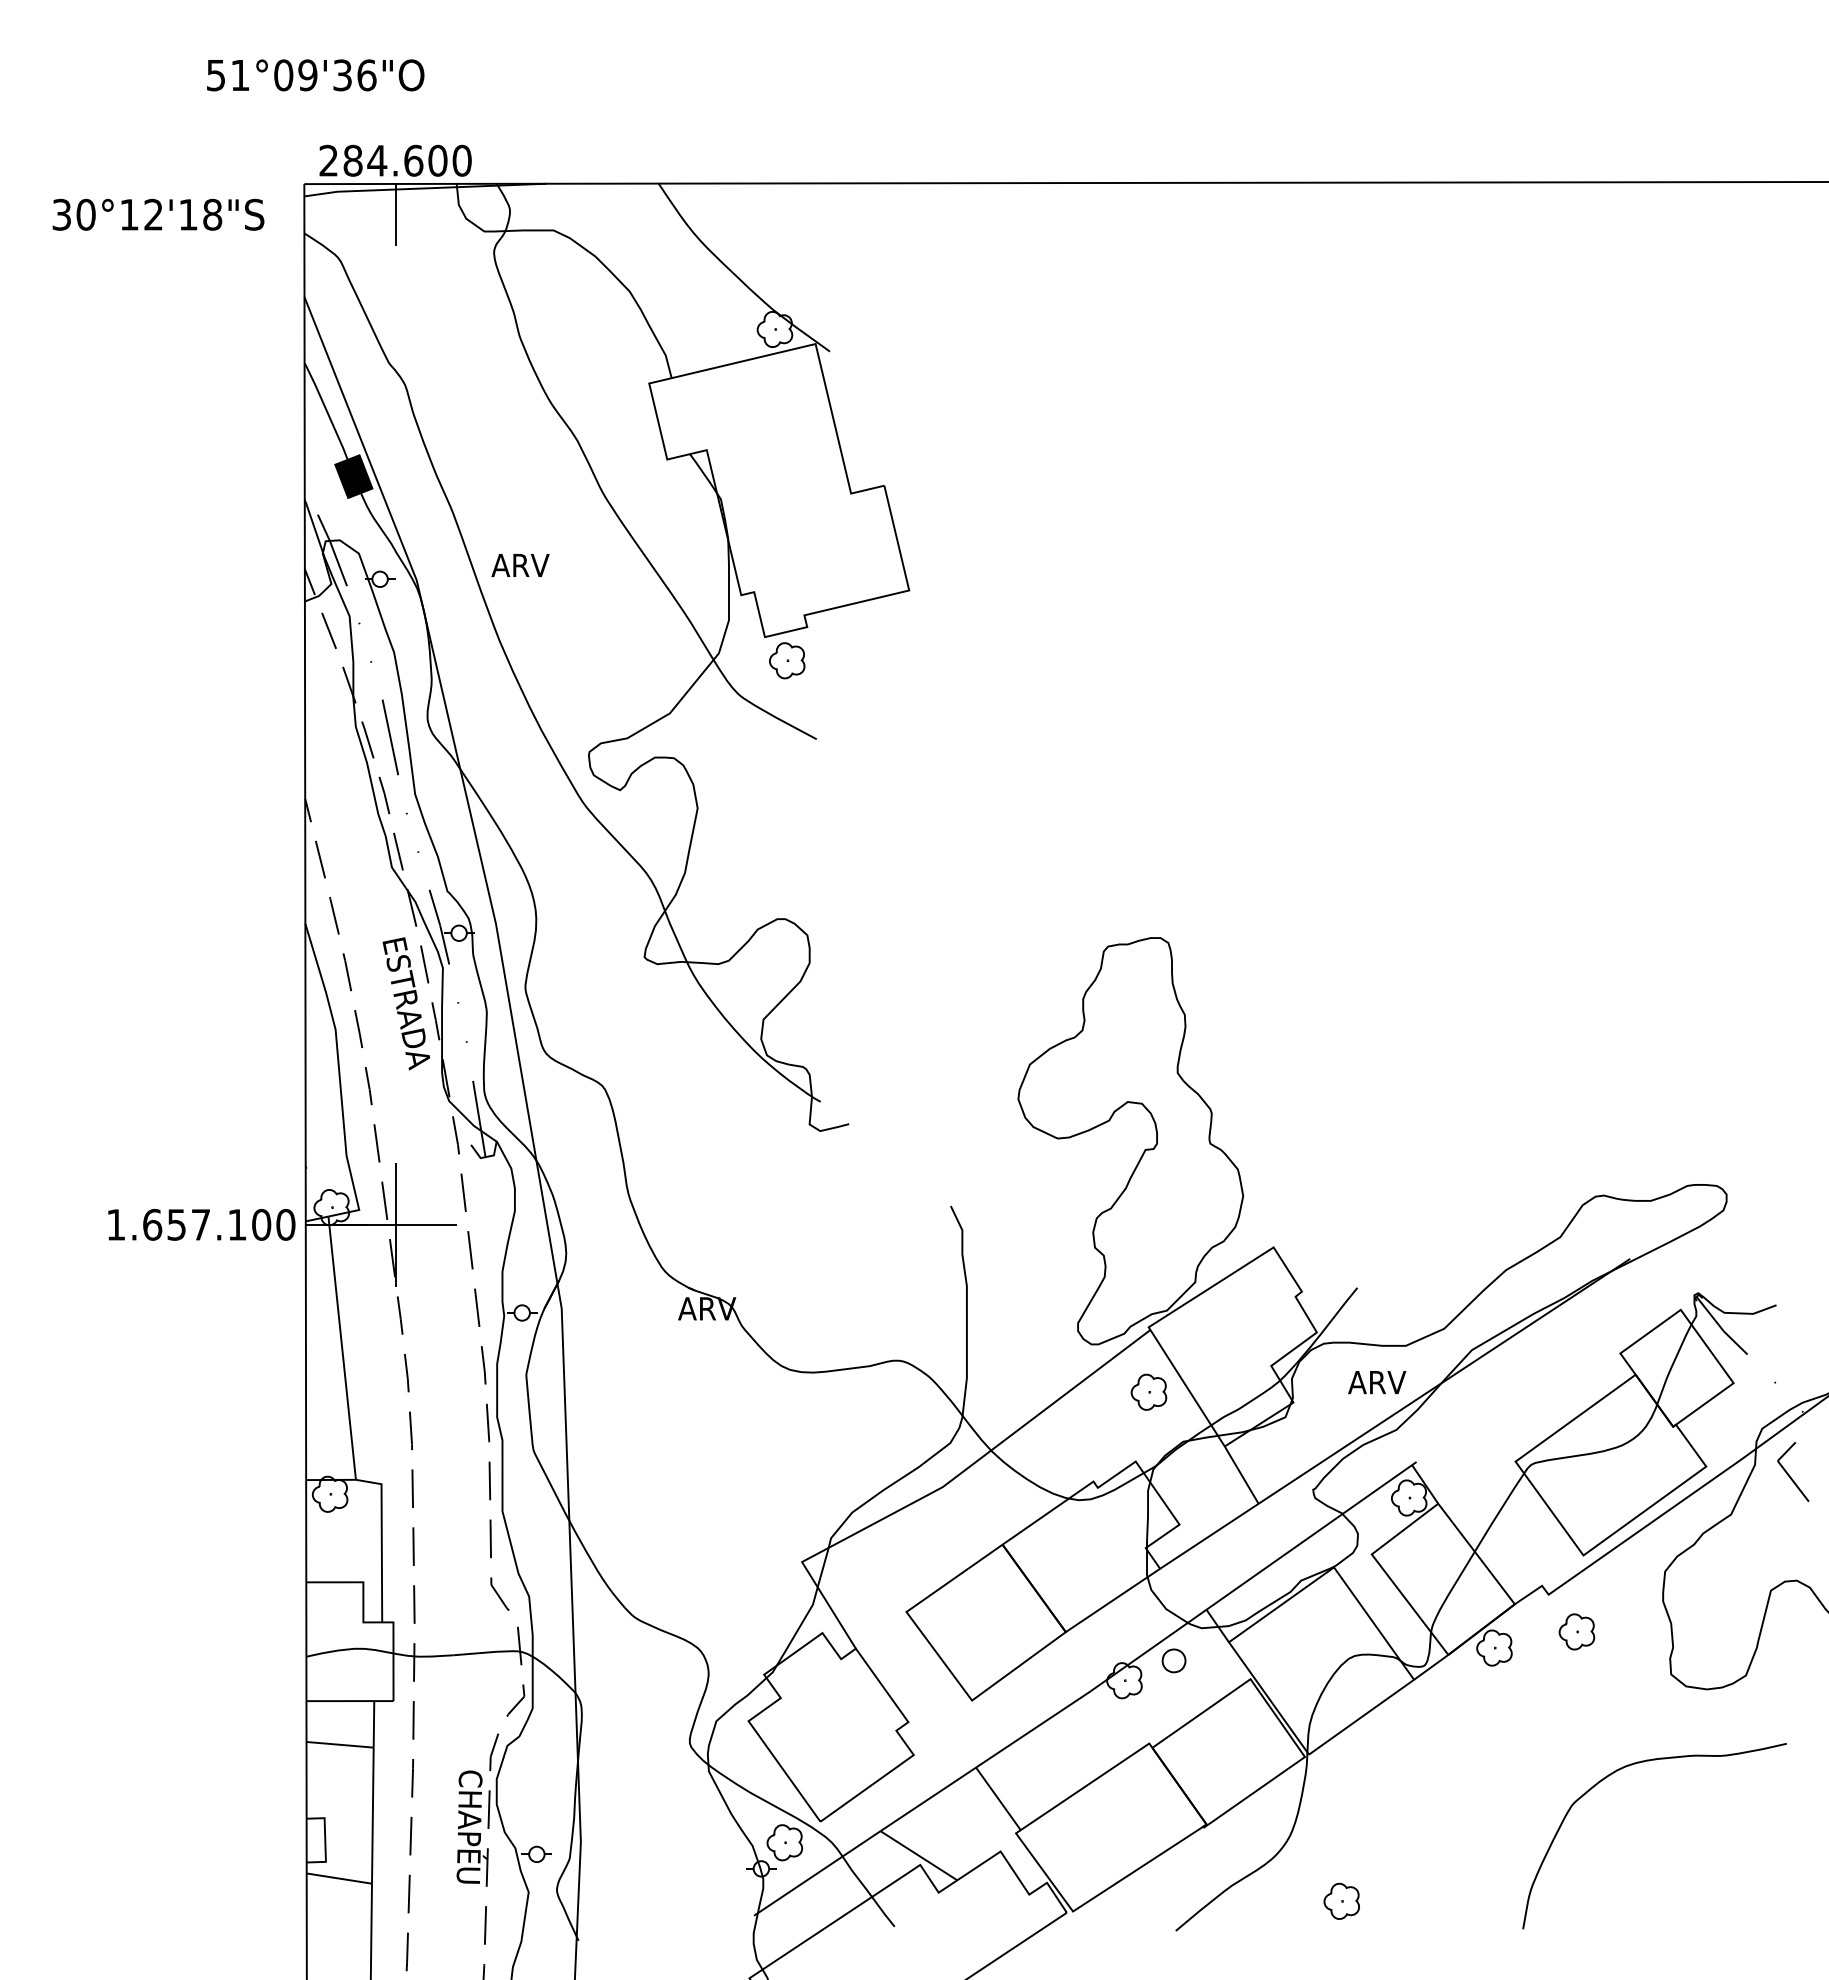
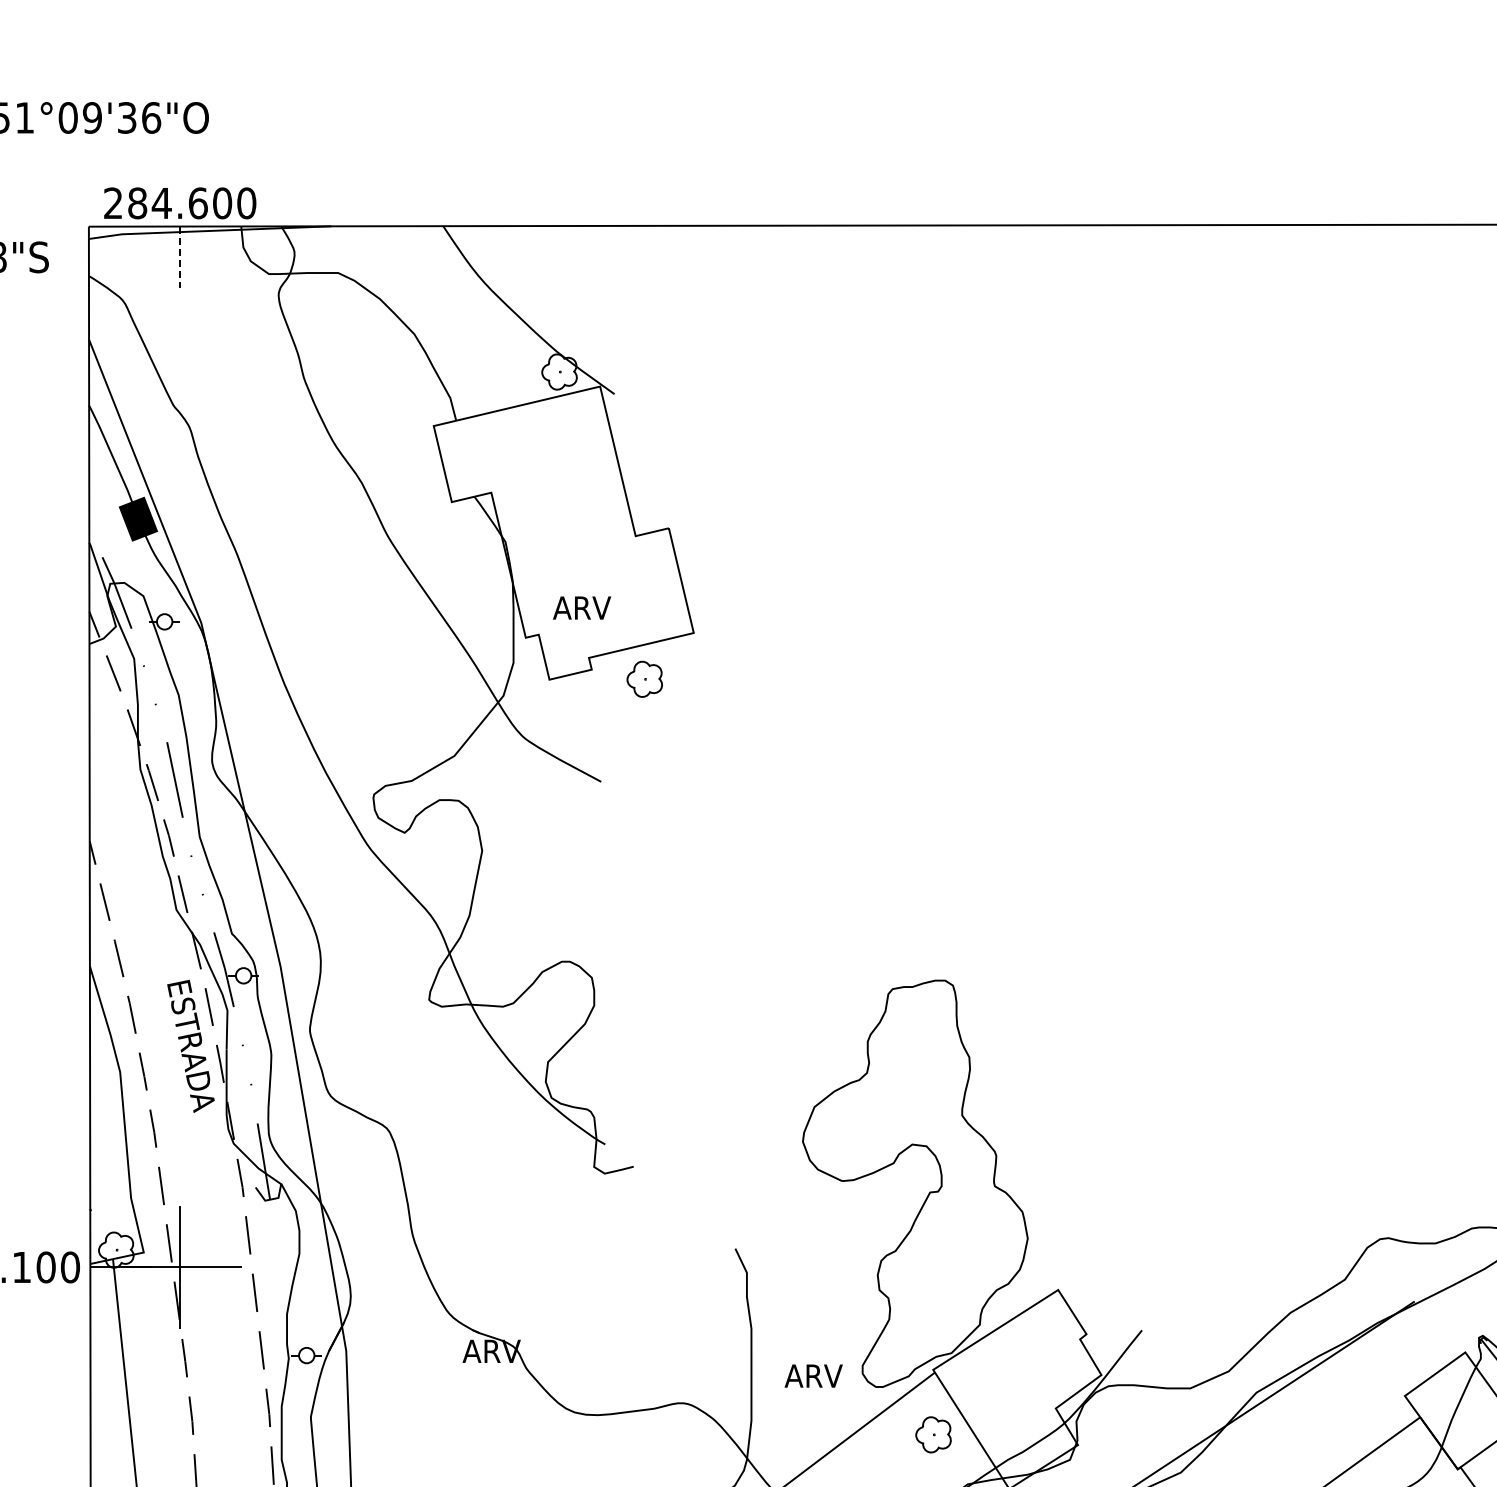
line: (395, 214) -> (180, 257), solid -> dashed
text: (520, 565) -> (582, 608), moved
part: (787, 660) -> (645, 679), moved
text: (1377, 1382) -> (814, 1376), moved

